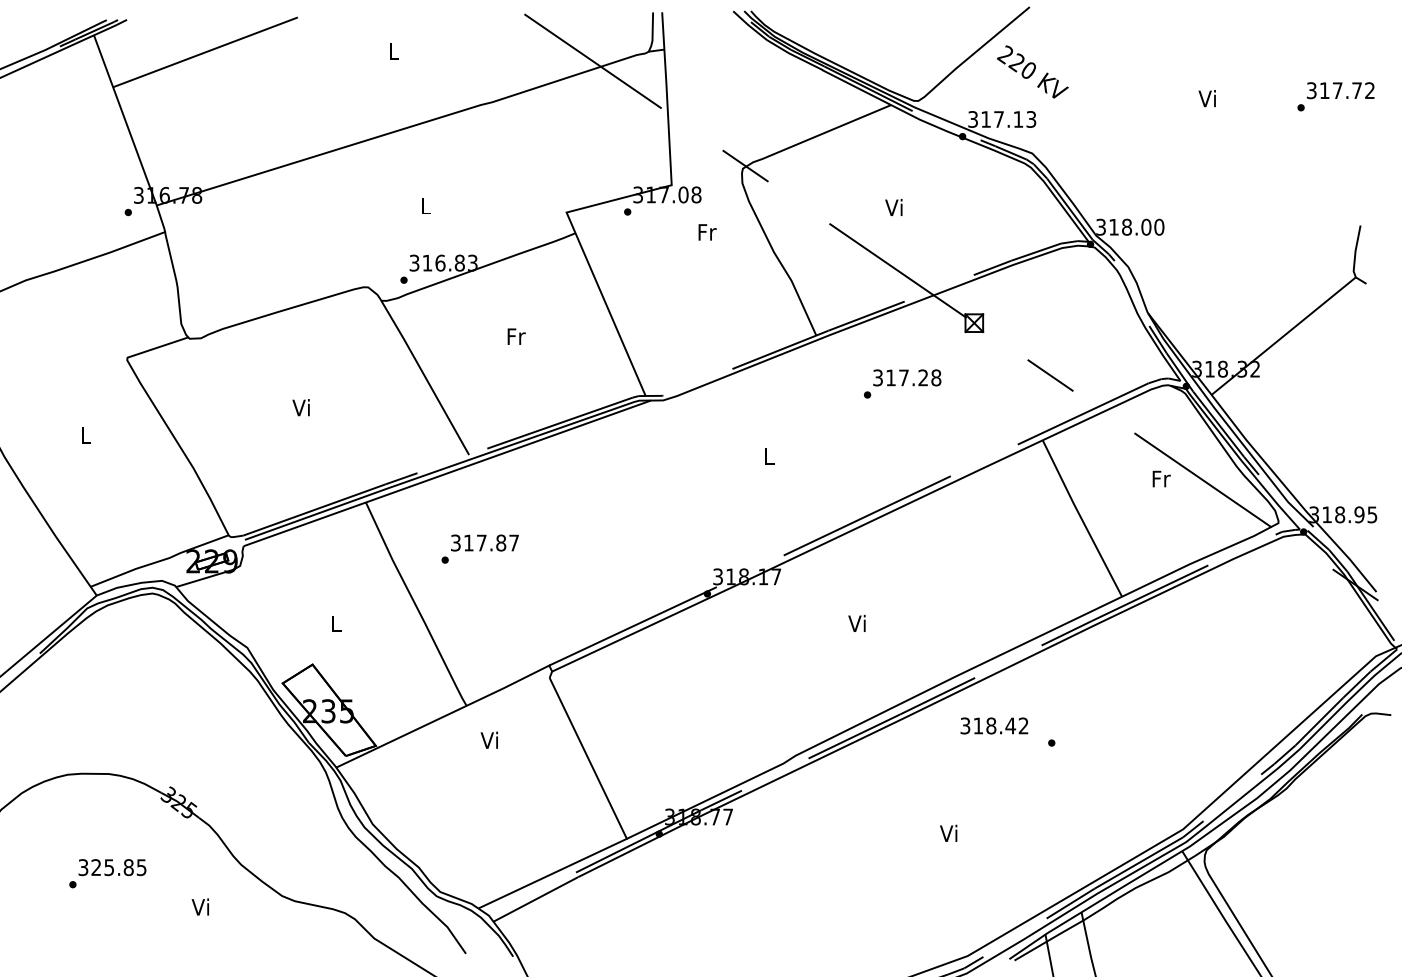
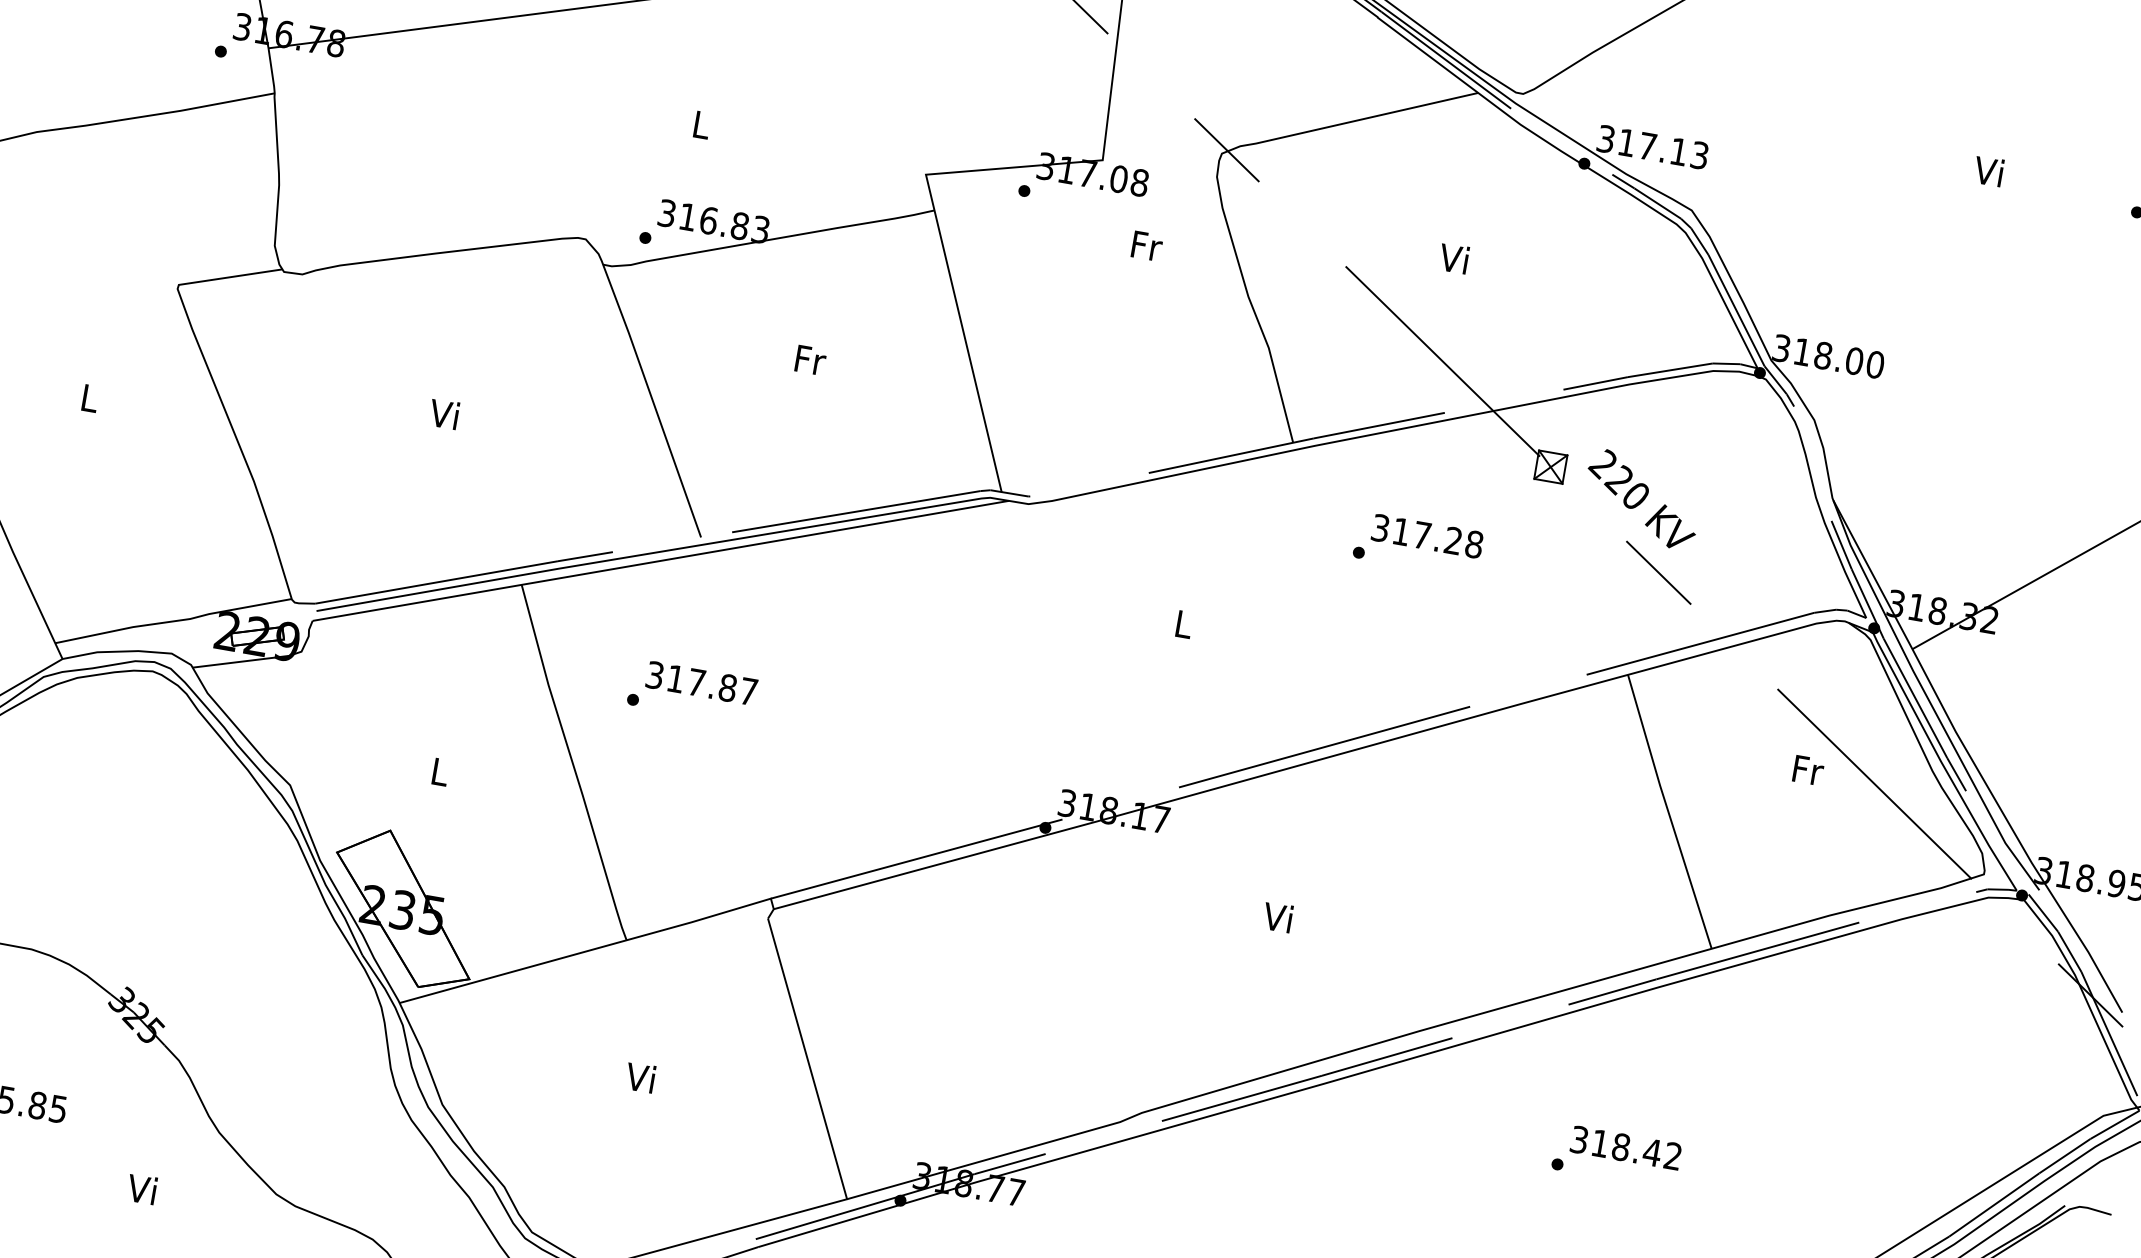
text: (1032, 71) -> (1641, 498), moved
text: (994, 725) -> (1626, 1147), moved
text: (488, 739) -> (639, 1076), moved

